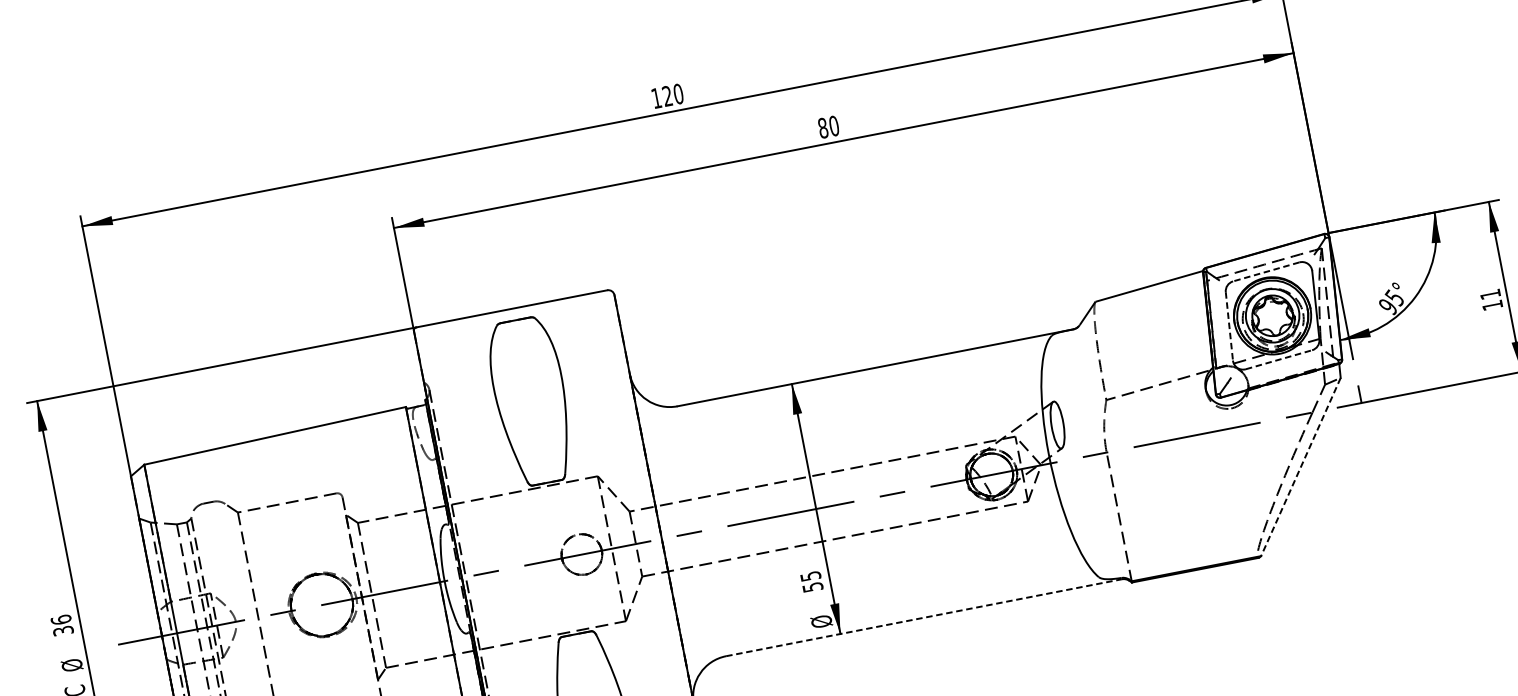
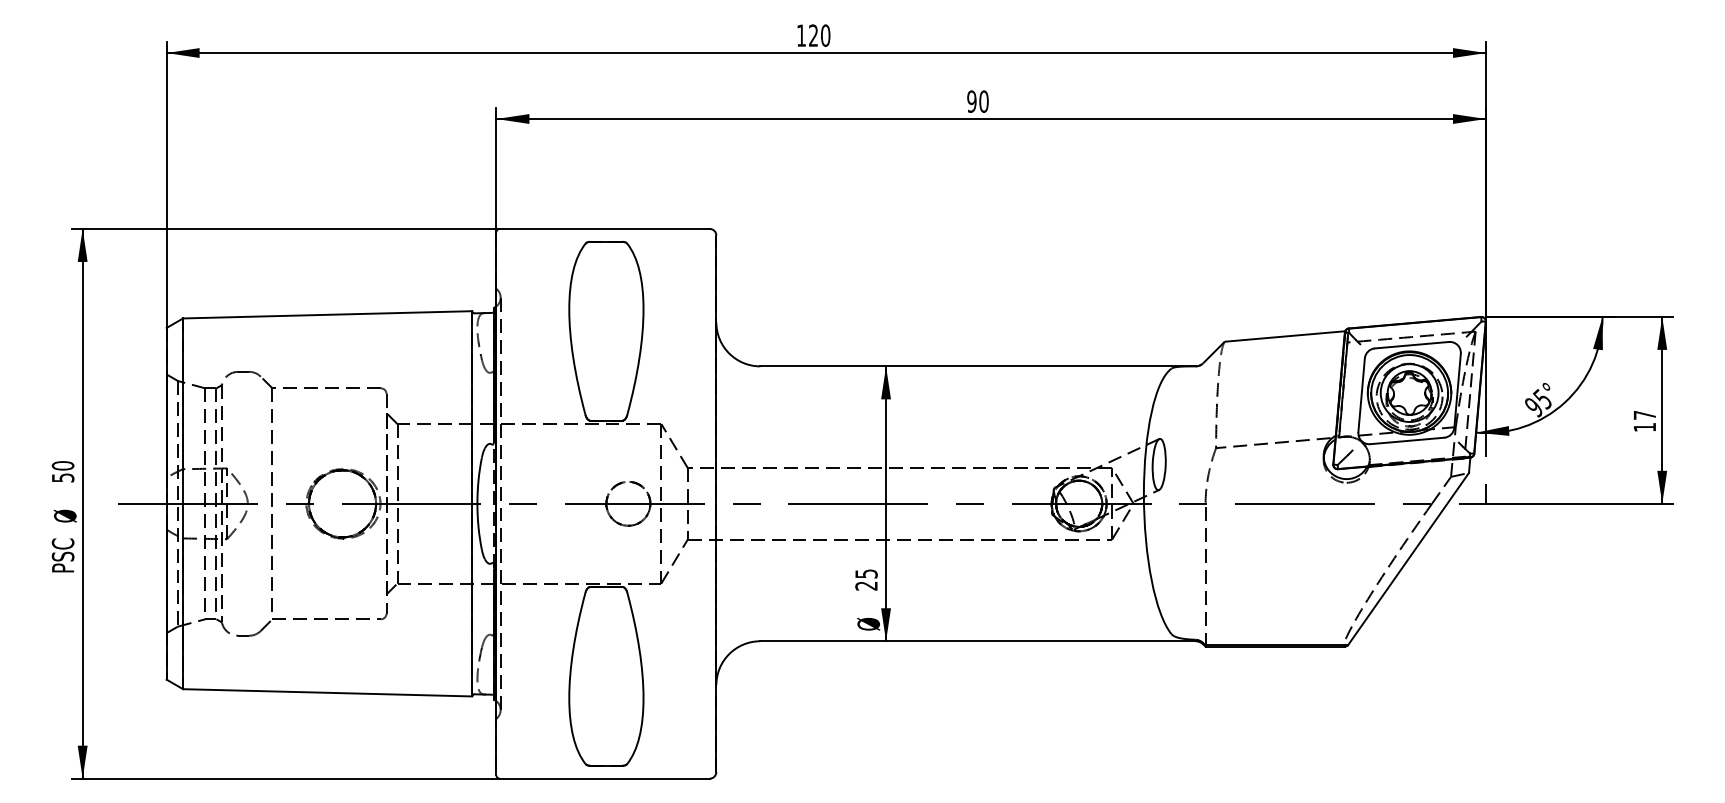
text: (822, 128) -> (971, 101), 80 -> 90
line: (1265, 272) -> (1411, 345), dashed -> solid
text: (1490, 294) -> (1644, 415), 11 -> 17
line: (1229, 326) -> (1361, 395), dashed -> solid
line: (1279, 359) -> (1407, 440), dashed -> solid
line: (1301, 467) -> (1408, 559), dashed -> solid
text: (812, 586) -> (866, 585), 55 -> 25
line: (923, 618) -> (977, 641), dashed -> solid
text: (61, 625) -> (62, 471), 36 -> 50

